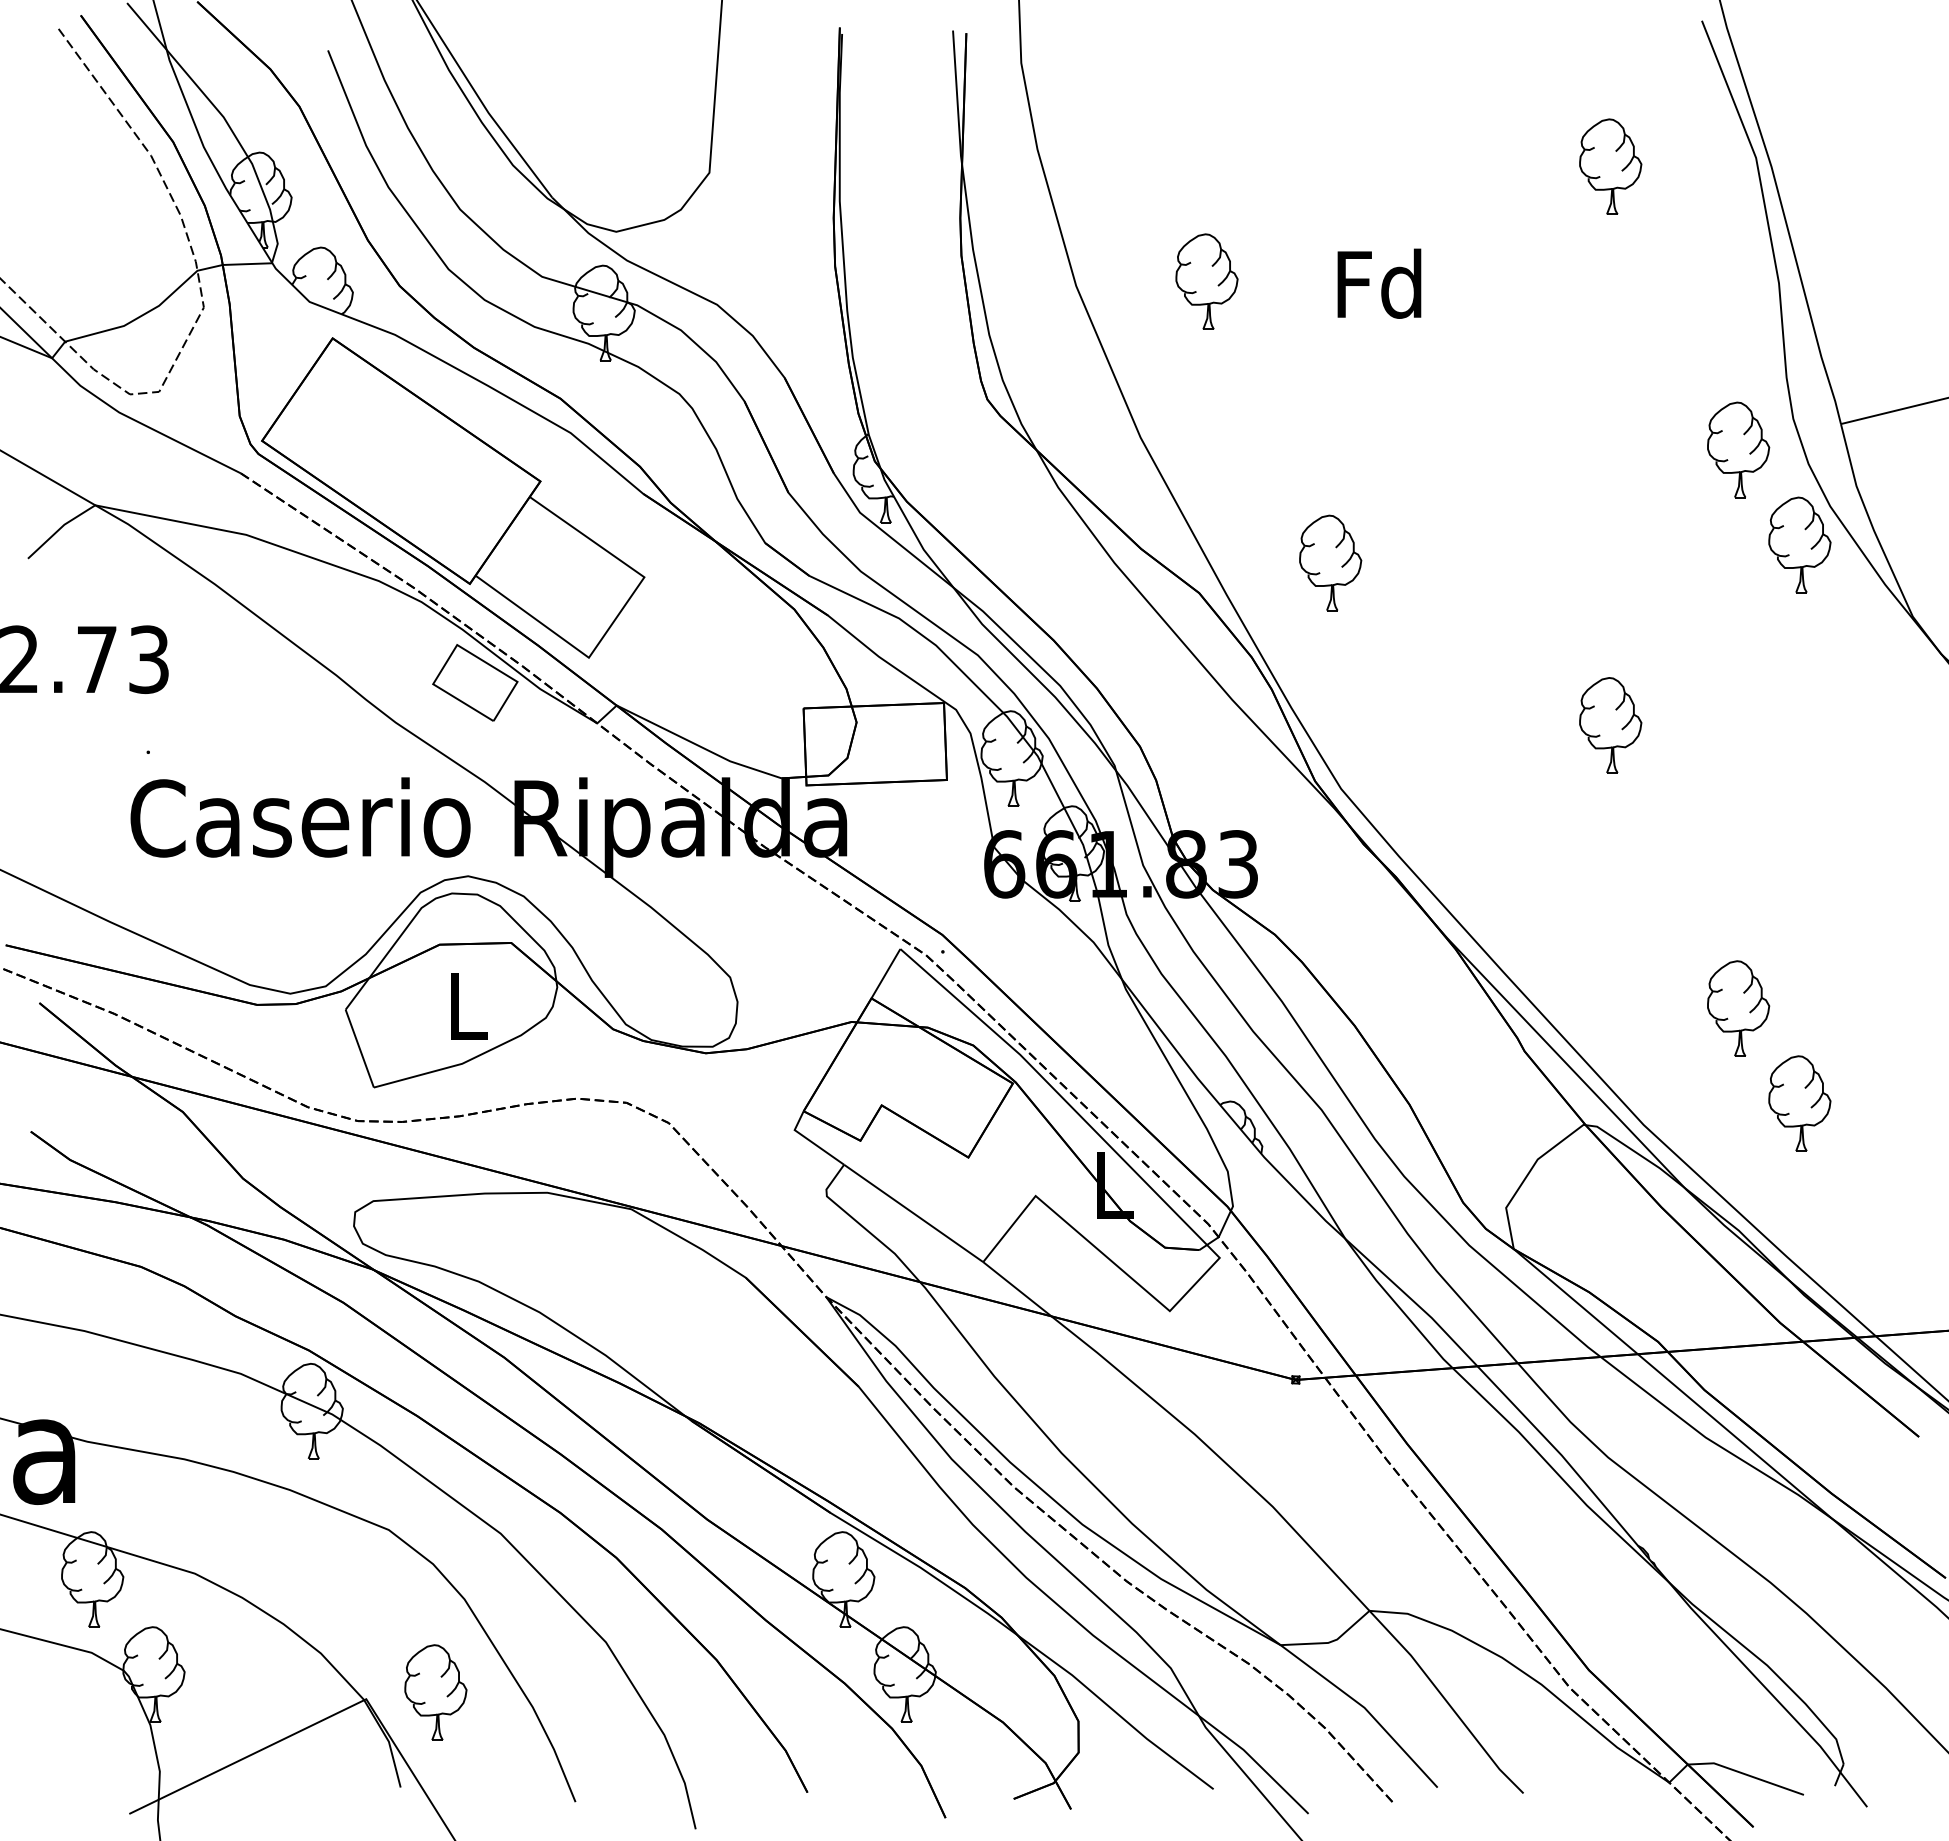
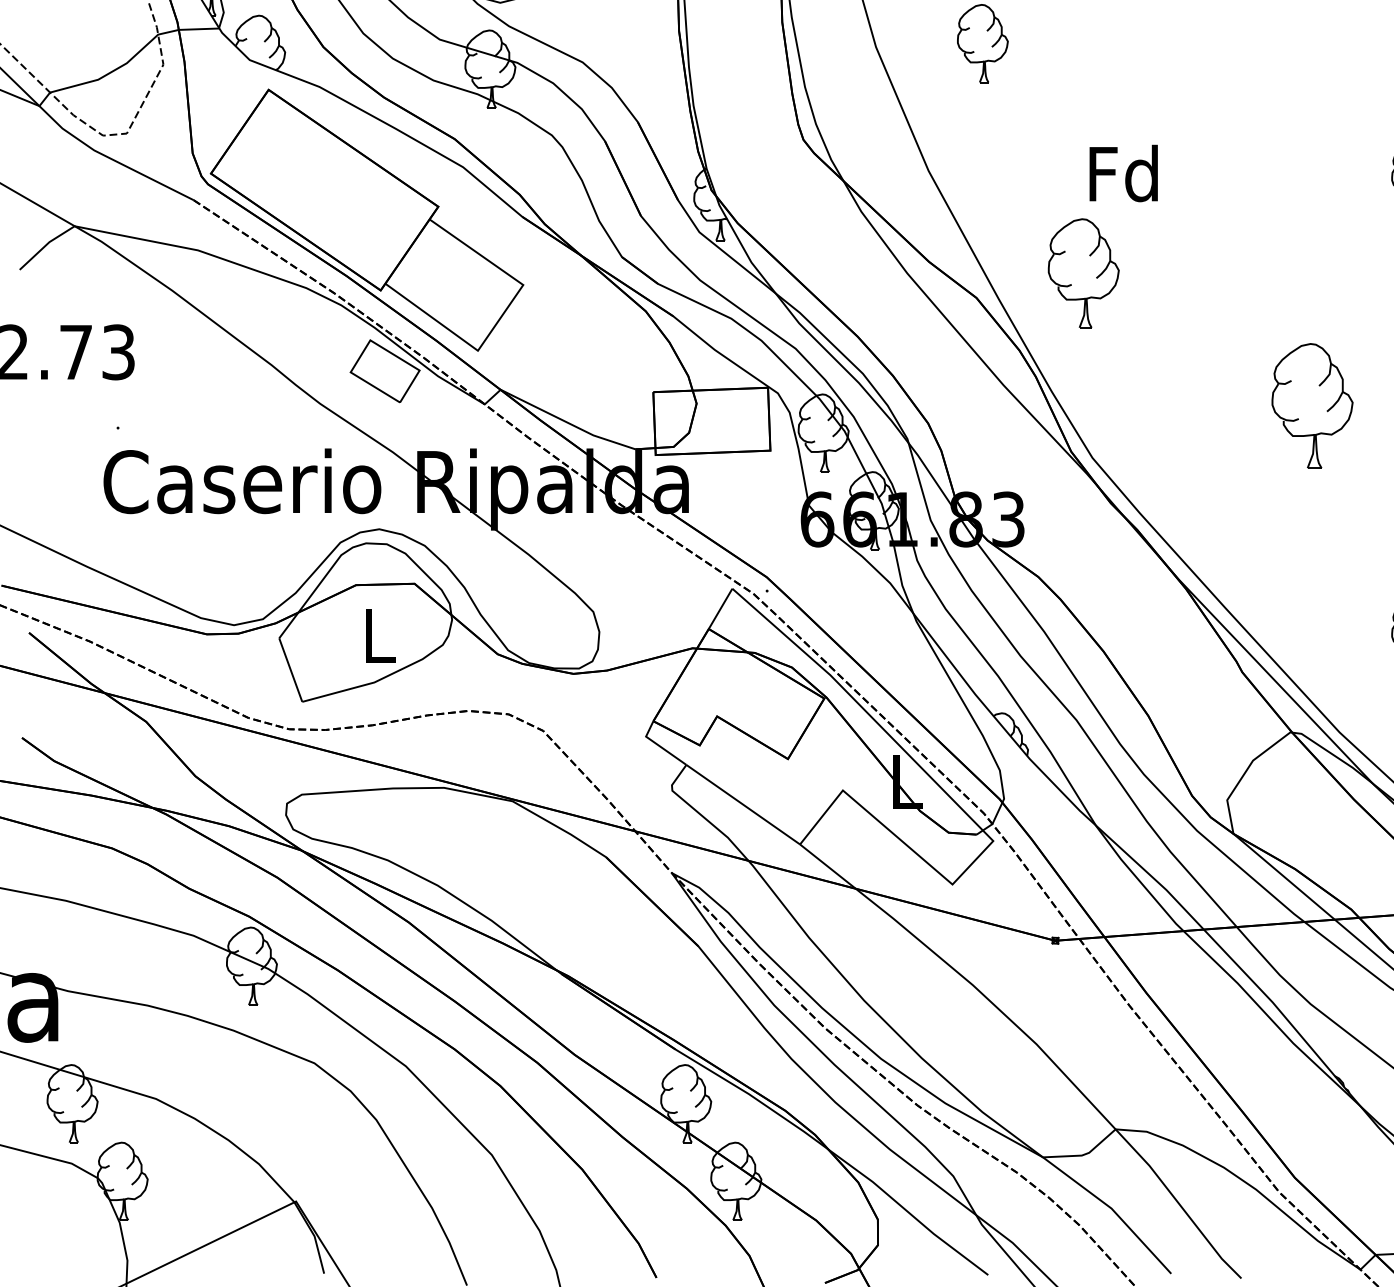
text: (1379, 283) -> (1123, 173), moved
part: (1330, 562) -> (1083, 272), size x1.4
part: (1610, 725) -> (1312, 406), size x1.6
part: (435, 1692) -> (352, 1196), removed

